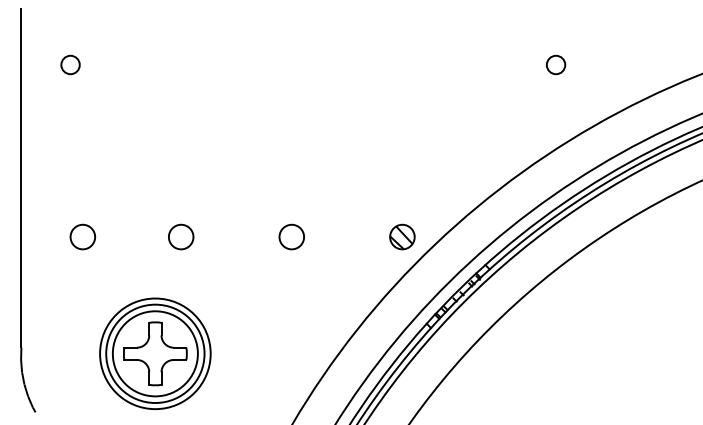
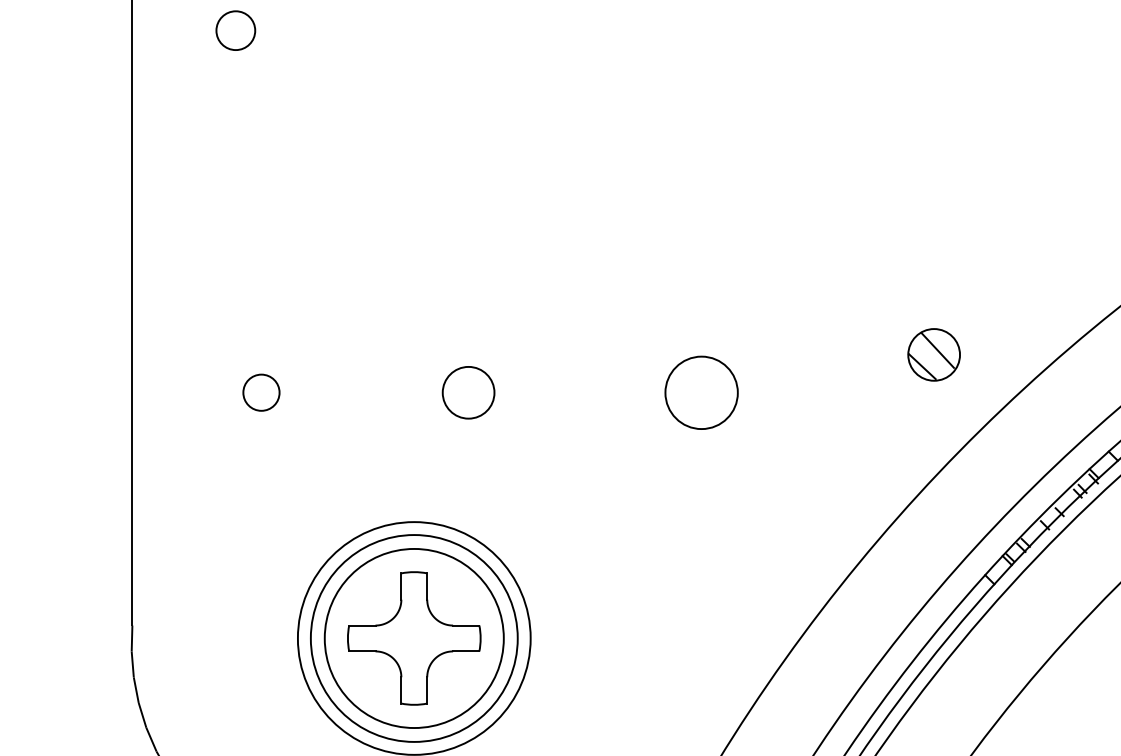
circle: (82, 236) -> (260, 391), size x0.7
circle: (291, 236) -> (700, 391), size x1.4
part: (402, 236) -> (934, 353), moved

